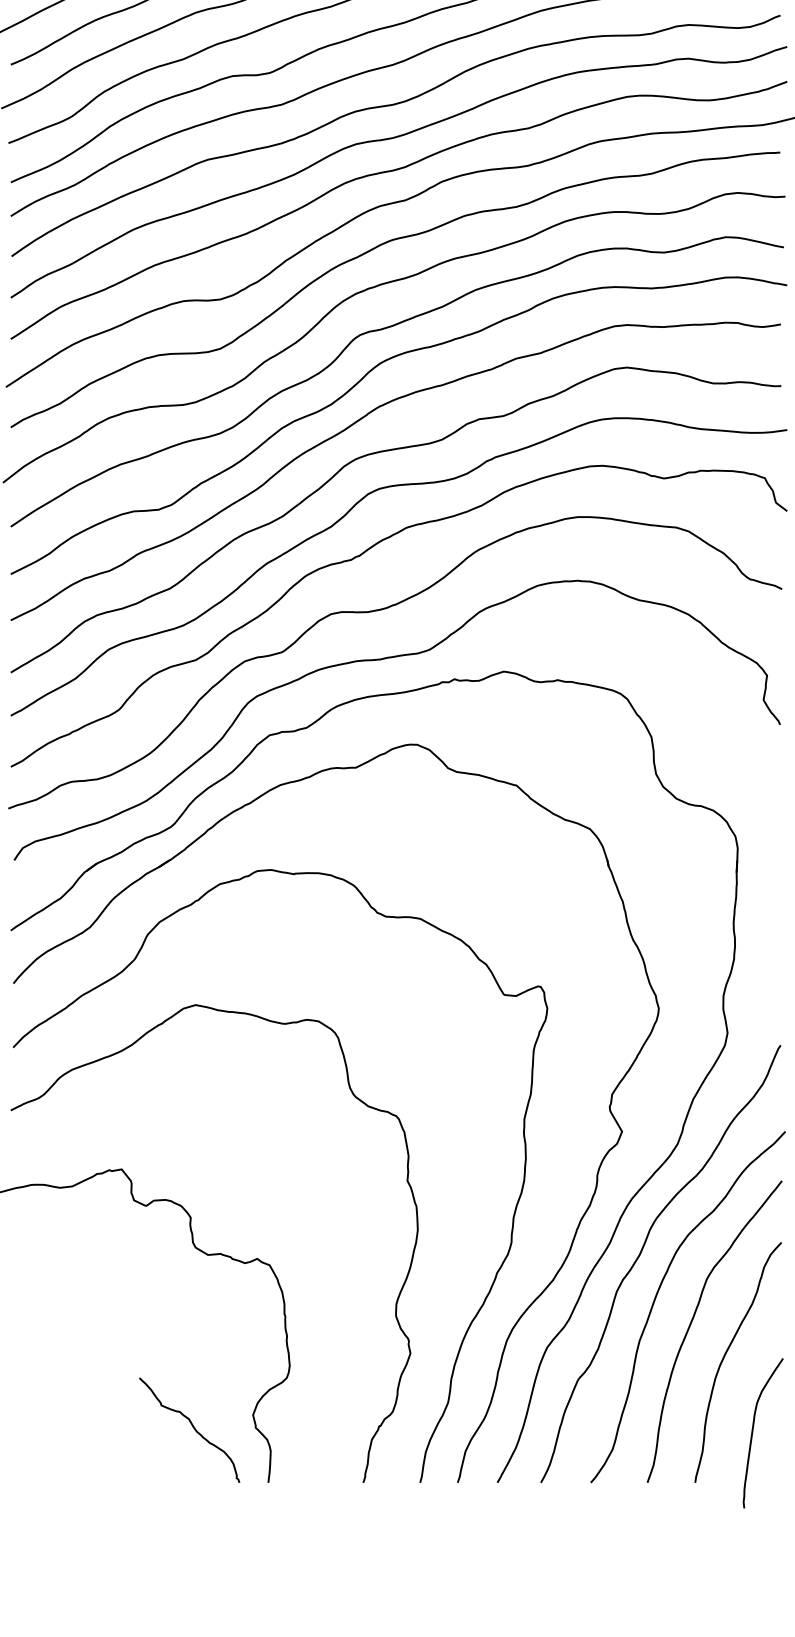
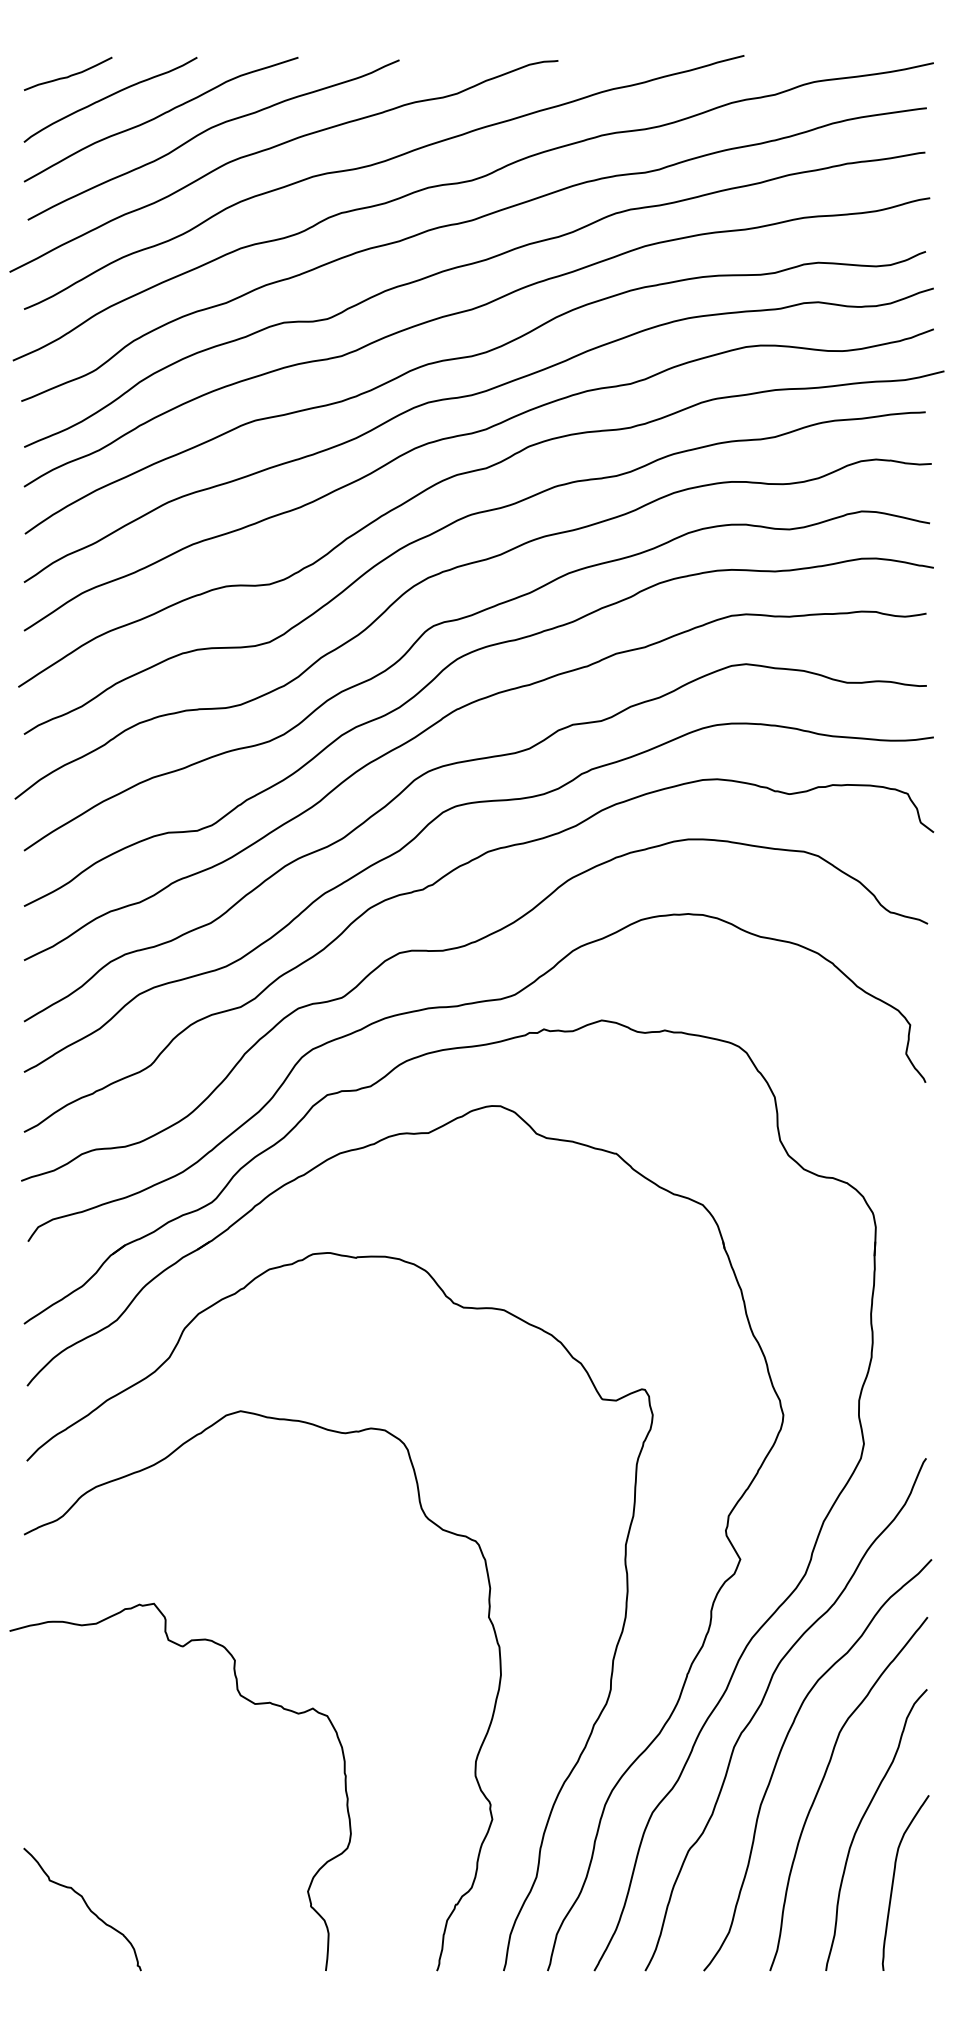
curve: (192, 1427) -> (86, 1906), moved
curve: (753, 1430) -> (894, 1879), moved

